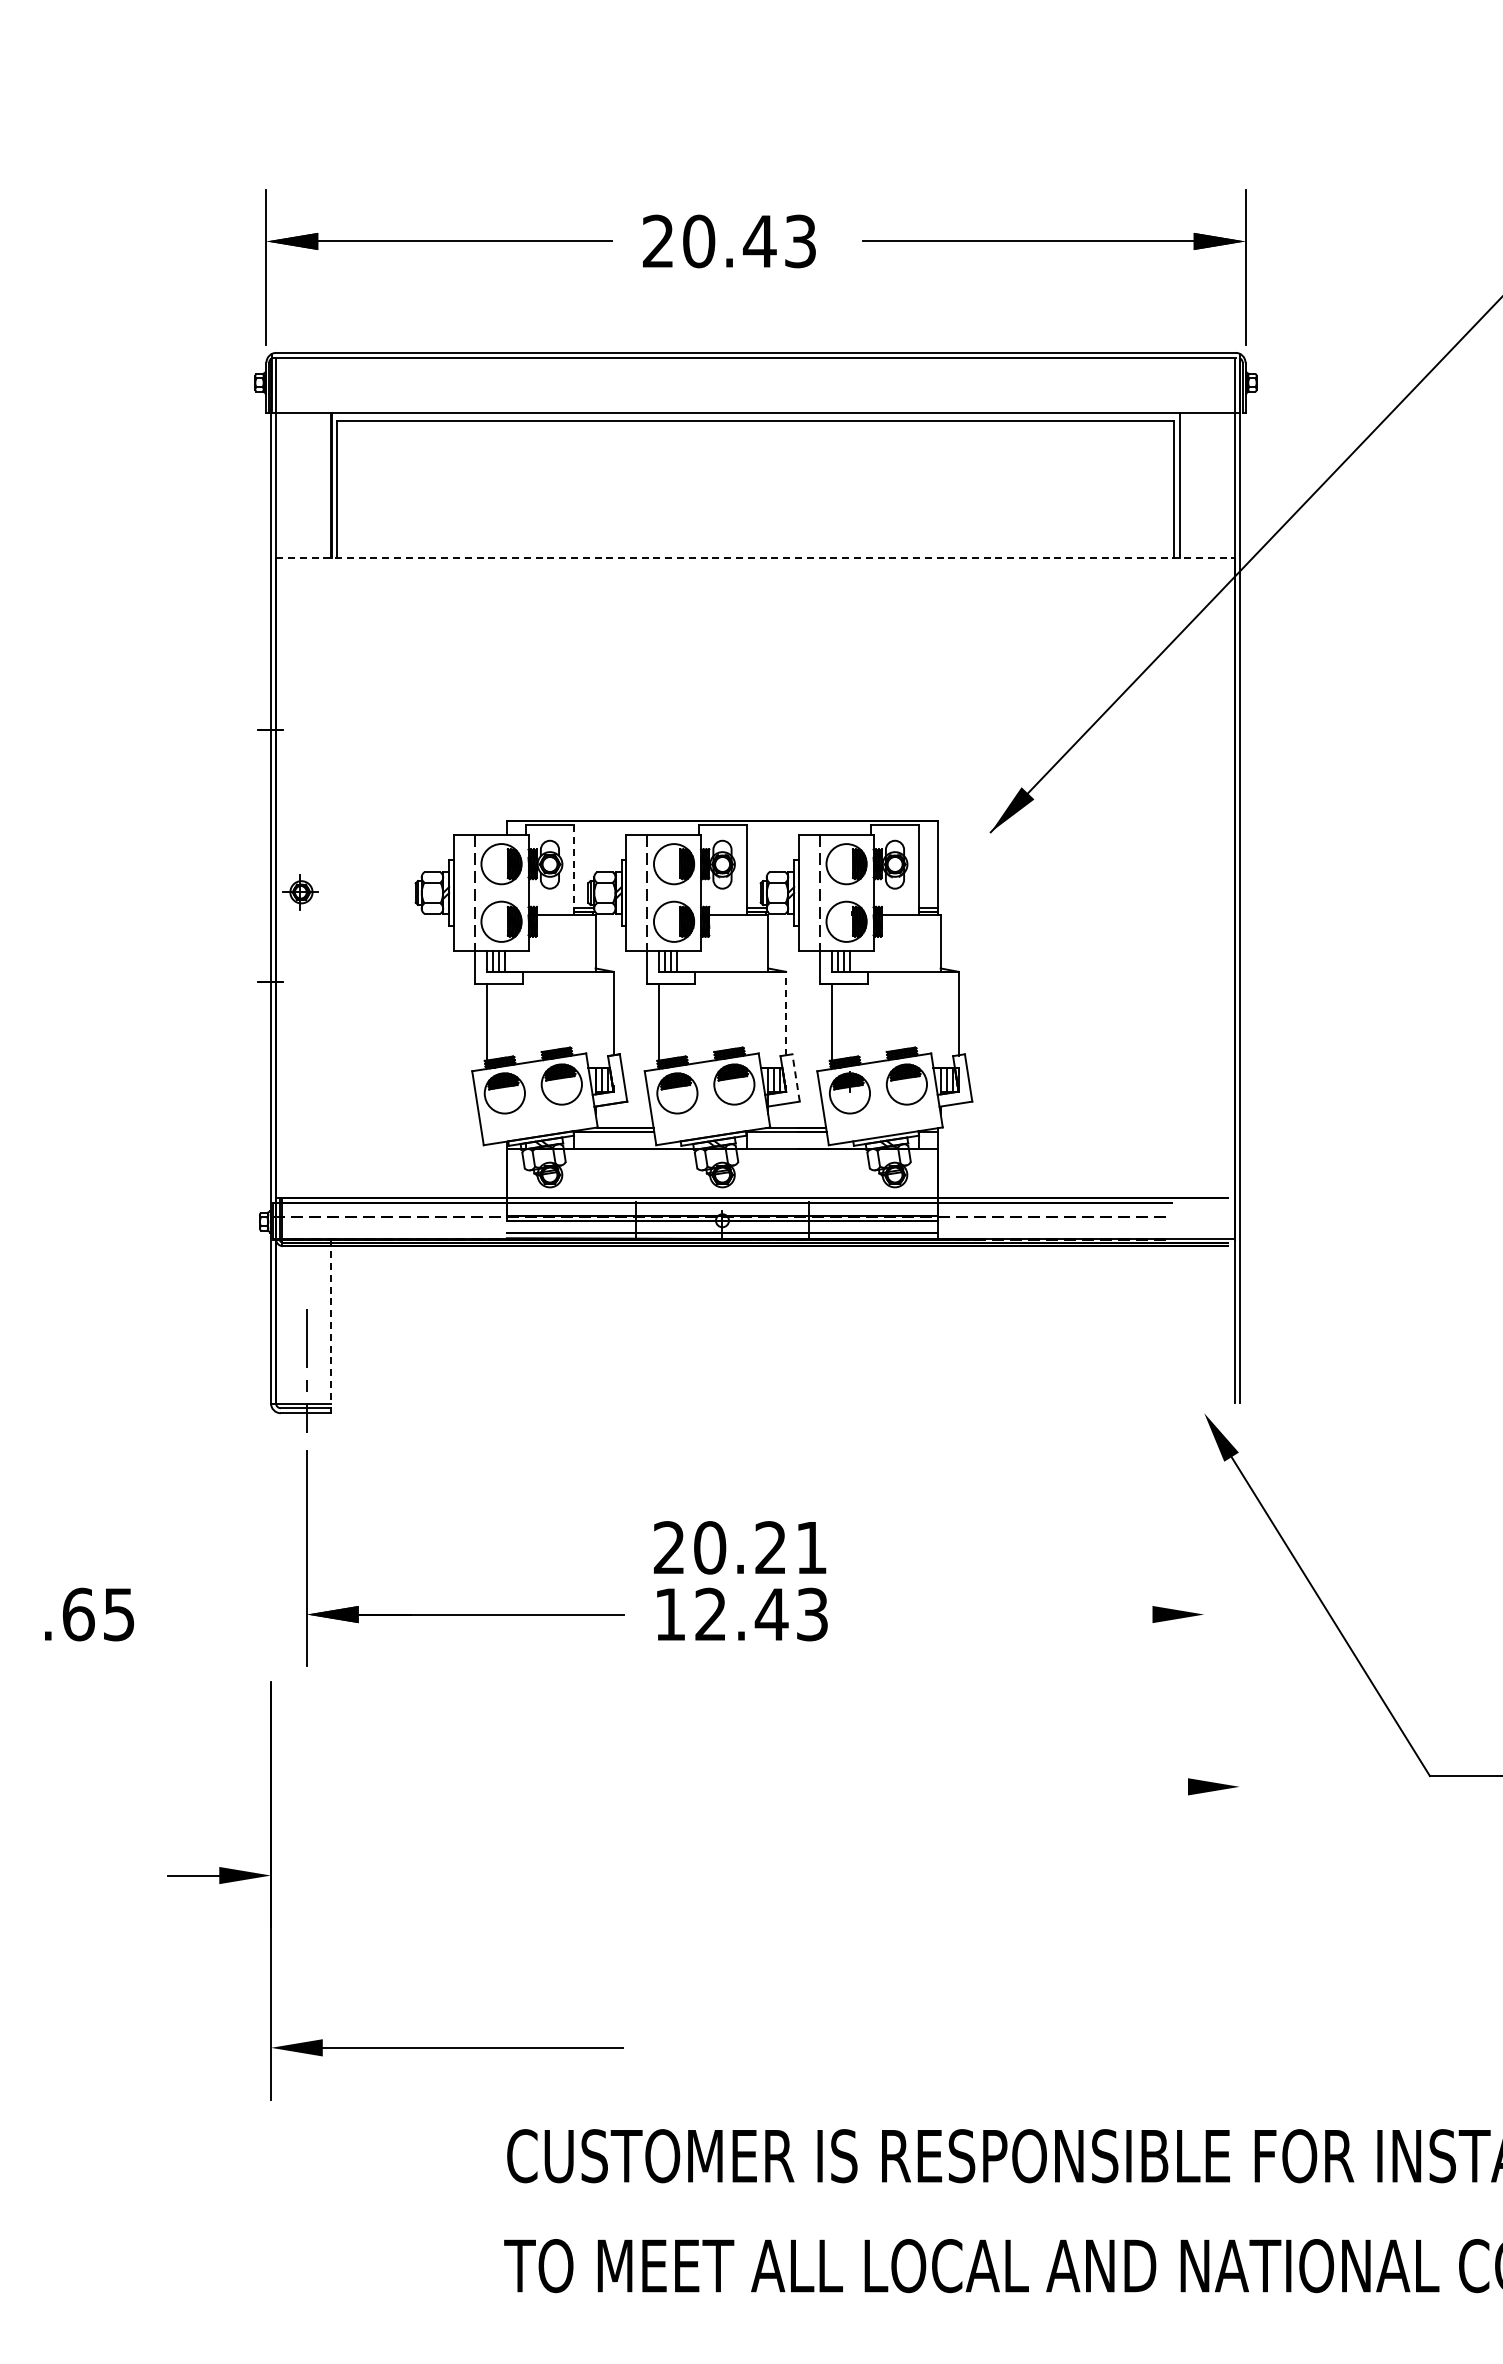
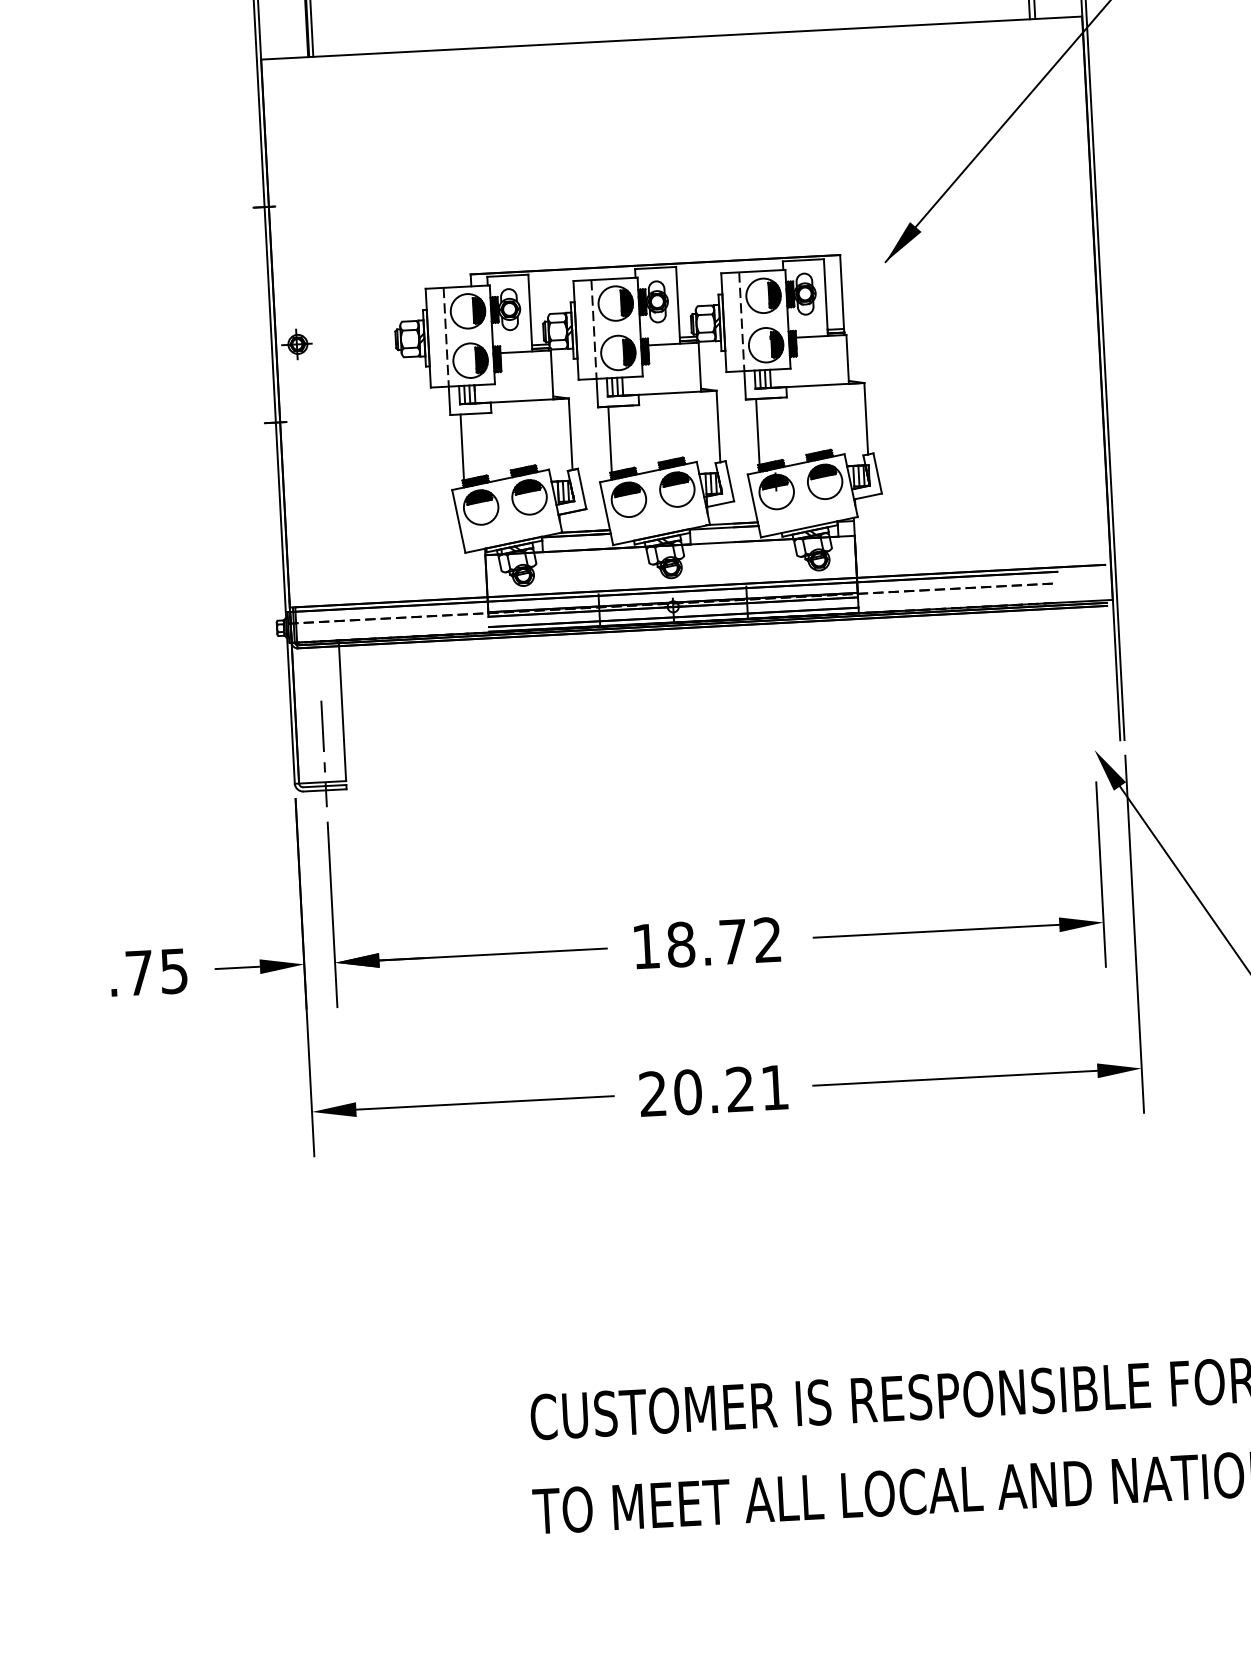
line: (755, 558) -> (671, 38), dashed -> solid
line: (574, 870) -> (530, 313), dashed -> solid
line: (786, 1013) -> (718, 426), dashed -> solid
line: (796, 1077) -> (730, 480), dashed -> solid
line: (330, 1322) -> (342, 711), dashed -> solid
text: (740, 1547) -> (714, 1090), moved
line: (1204, 1558) -> (1101, 874), added
text: (78, 1614) -> (139, 973), .65 -> .75
text: (761, 1614) -> (724, 942), 12.43 -> 18.72
line: (1008, 1614) -> (935, 931), added
line: (1239, 1629) -> (1134, 933), added
line: (1021, 1786) -> (954, 1077), added
part: (271, 1890) -> (305, 977), moved

